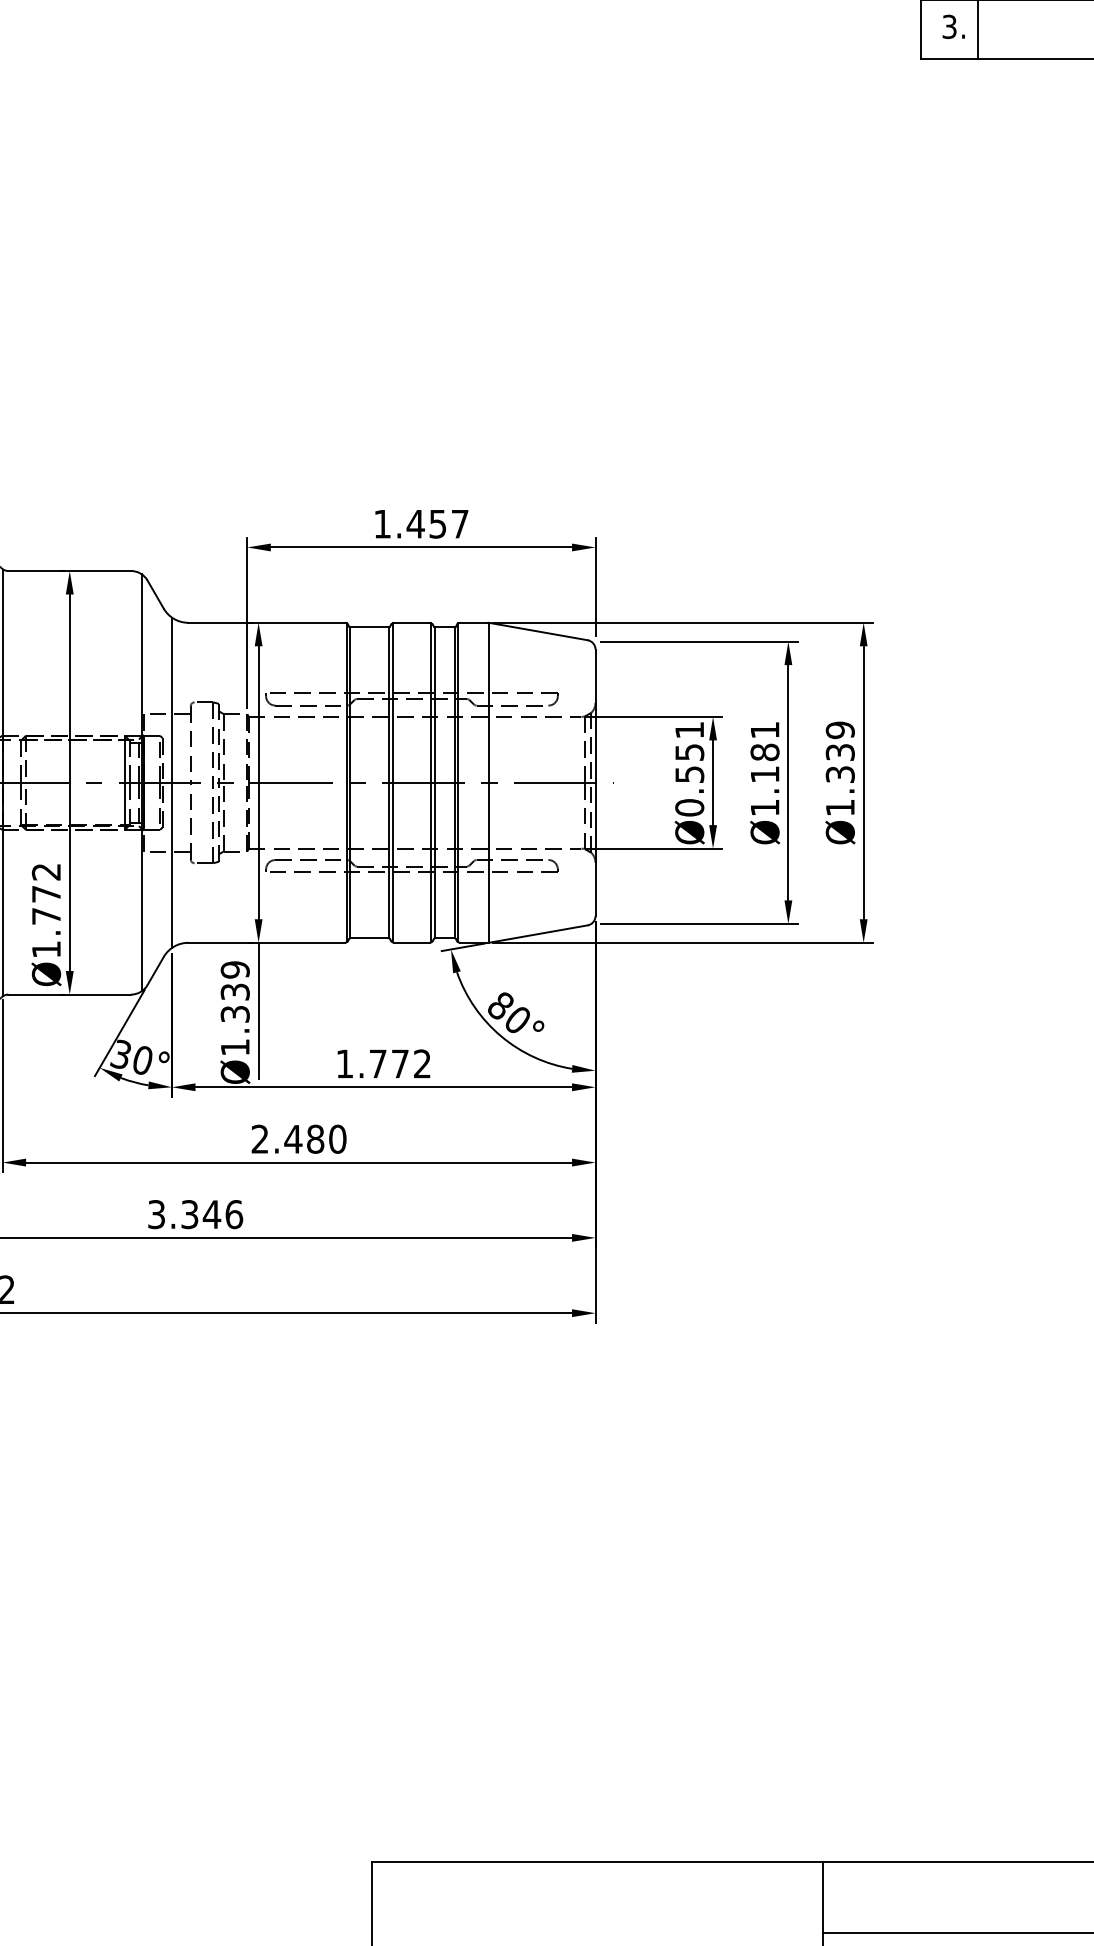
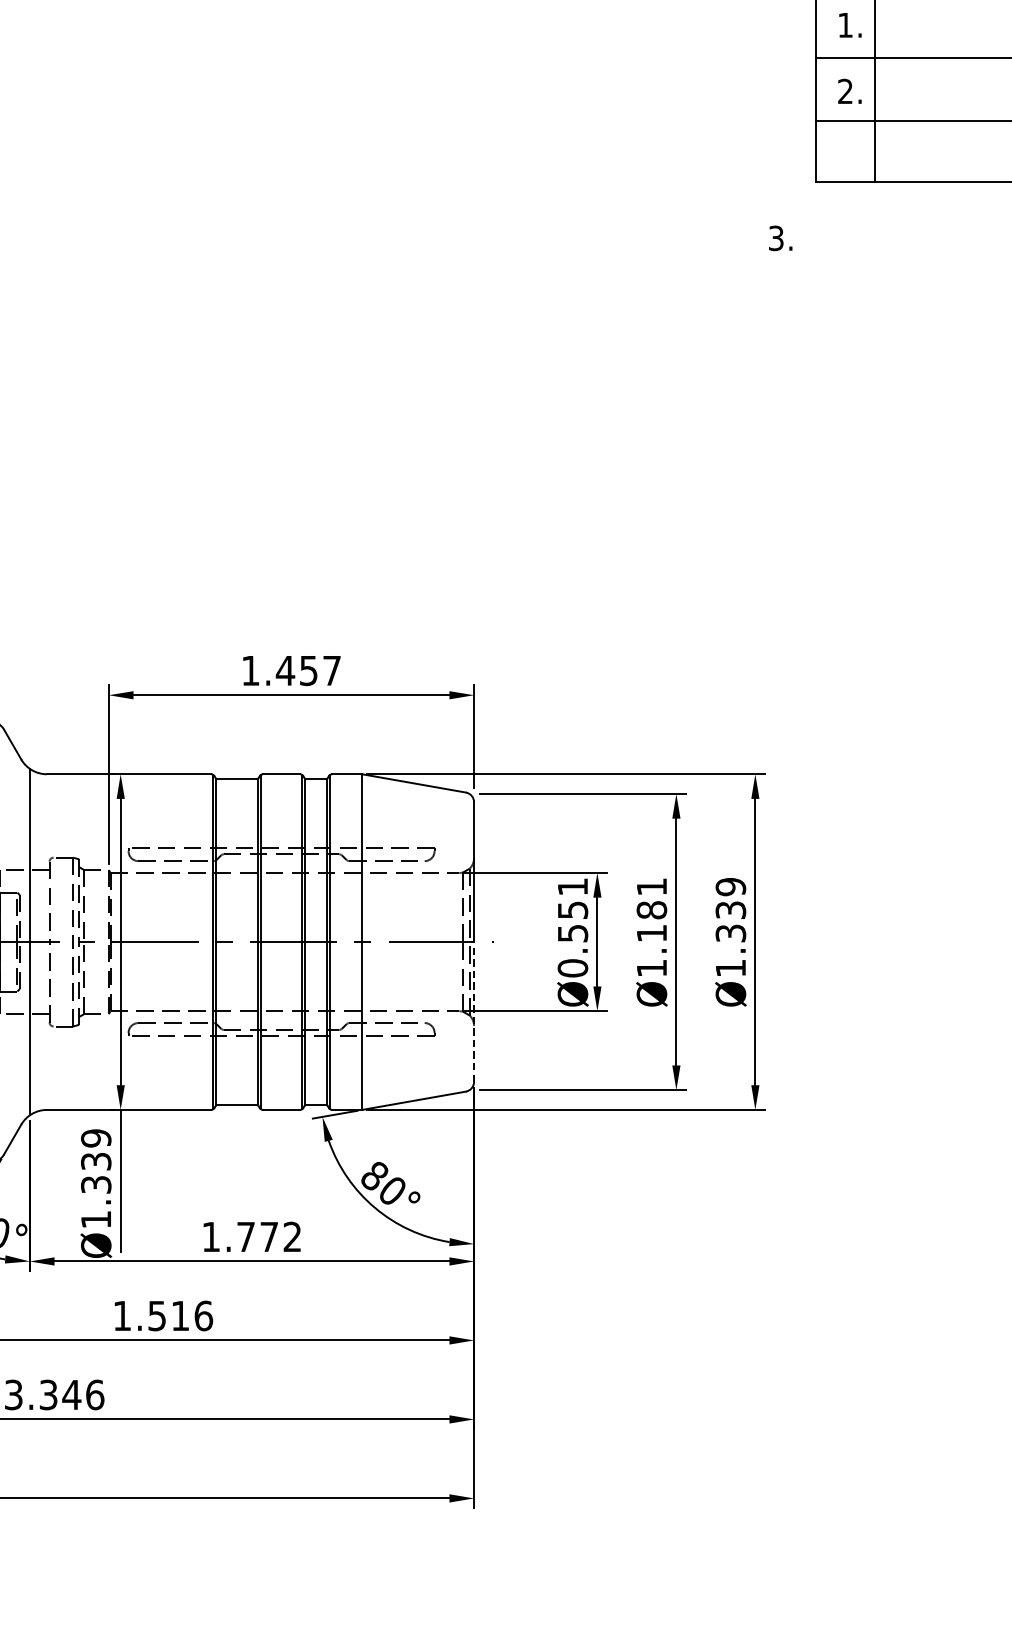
text: (953, 26) -> (780, 237), moved
line: (595, 849) -> (474, 1012), solid -> dashed
text: (298, 1138) -> (162, 1315), 2.480 -> 1.516

